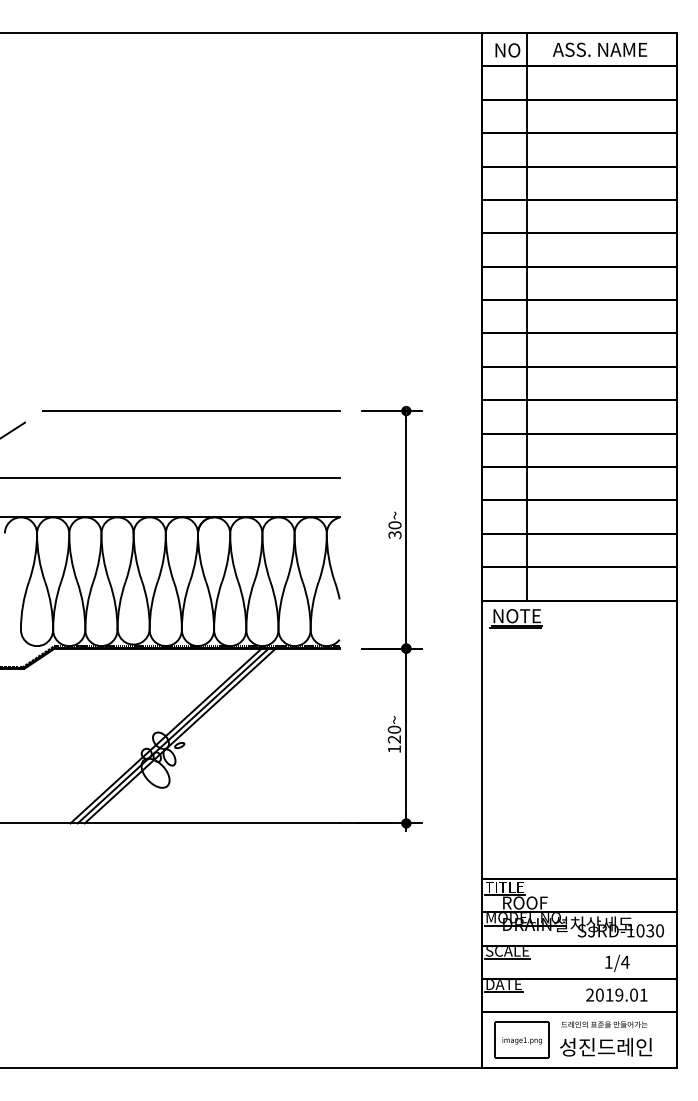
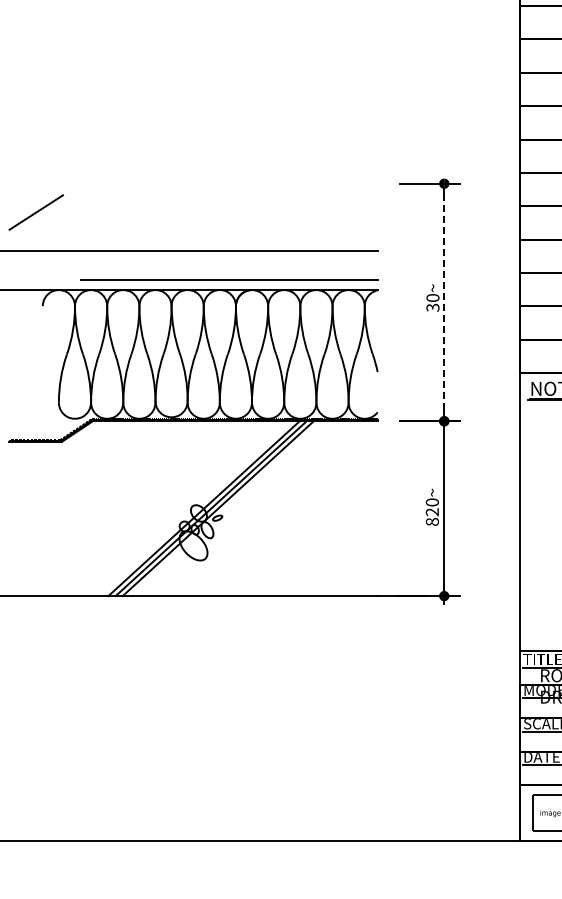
line: (191, 410) -> (229, 279), moved
line: (406, 530) -> (444, 303), solid -> dashed
text: (394, 749) -> (432, 522), 120~ -> 820~

